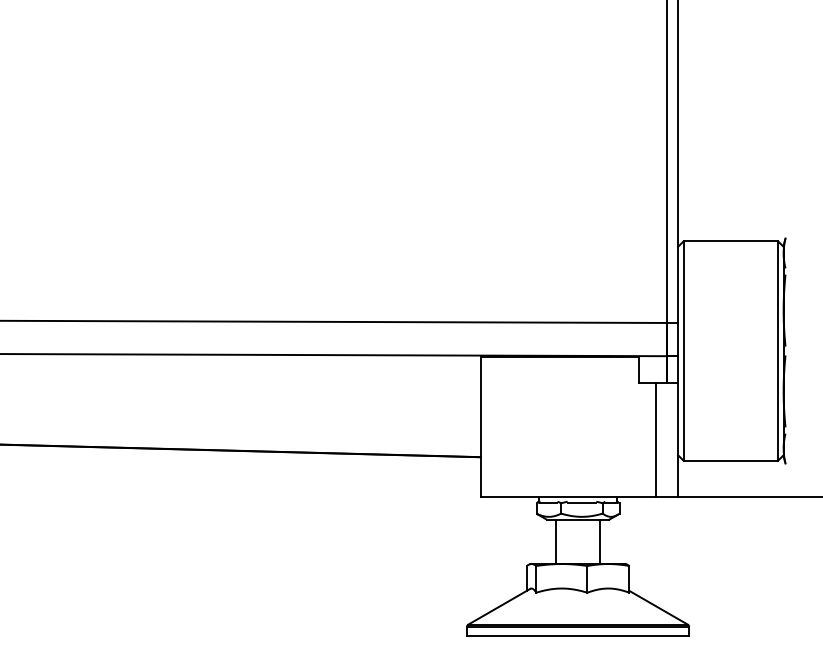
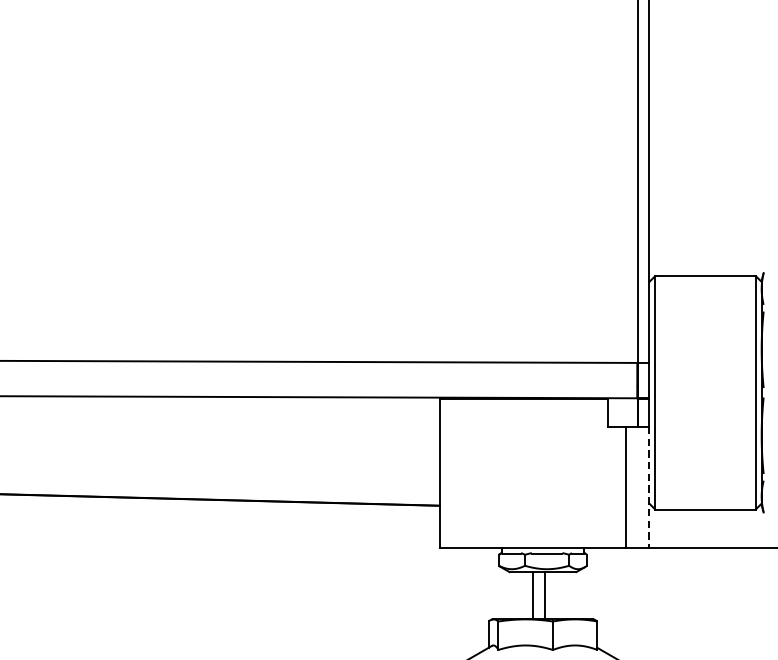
line: (678, 440) -> (649, 487), solid -> dashed
line: (555, 541) -> (544, 595), moved
line: (600, 541) -> (532, 595), moved

